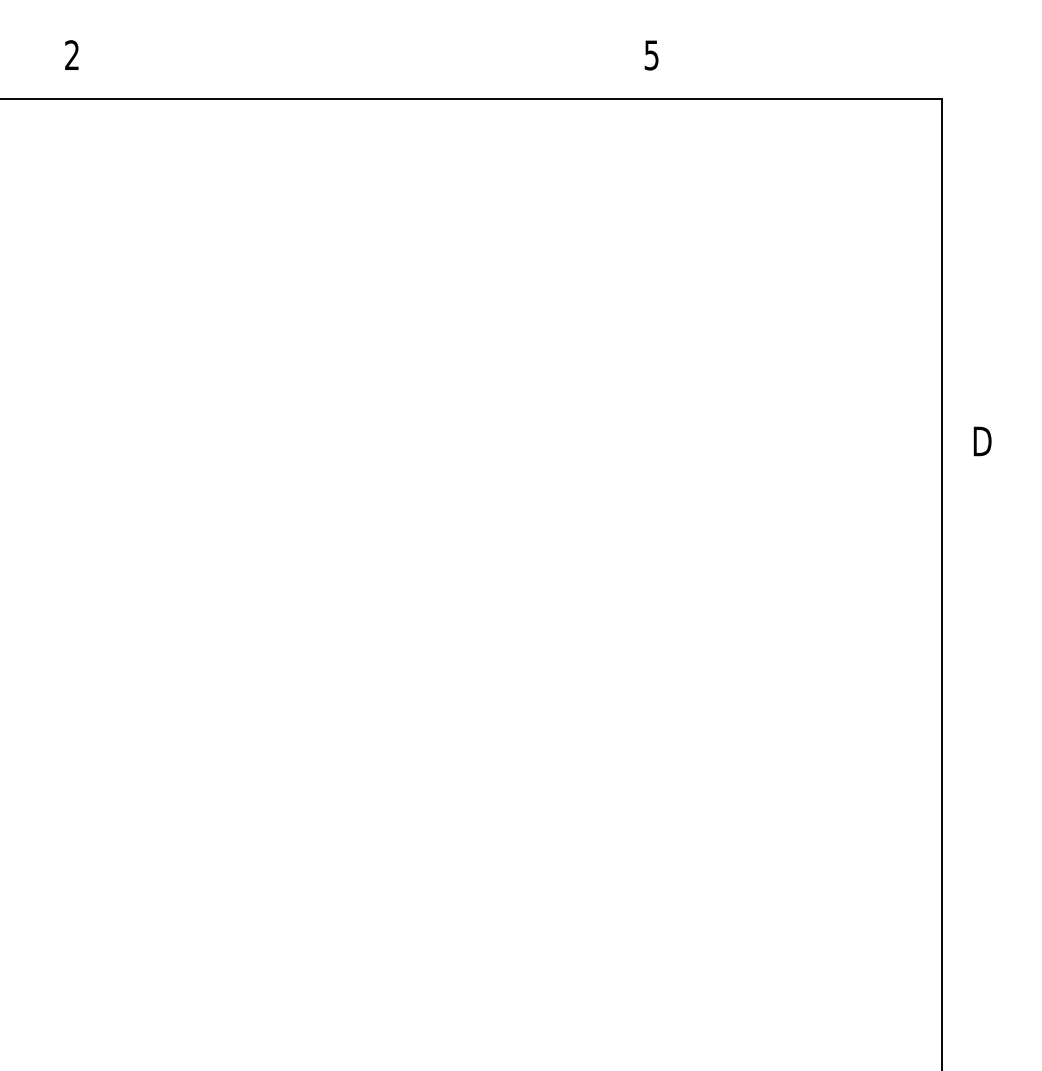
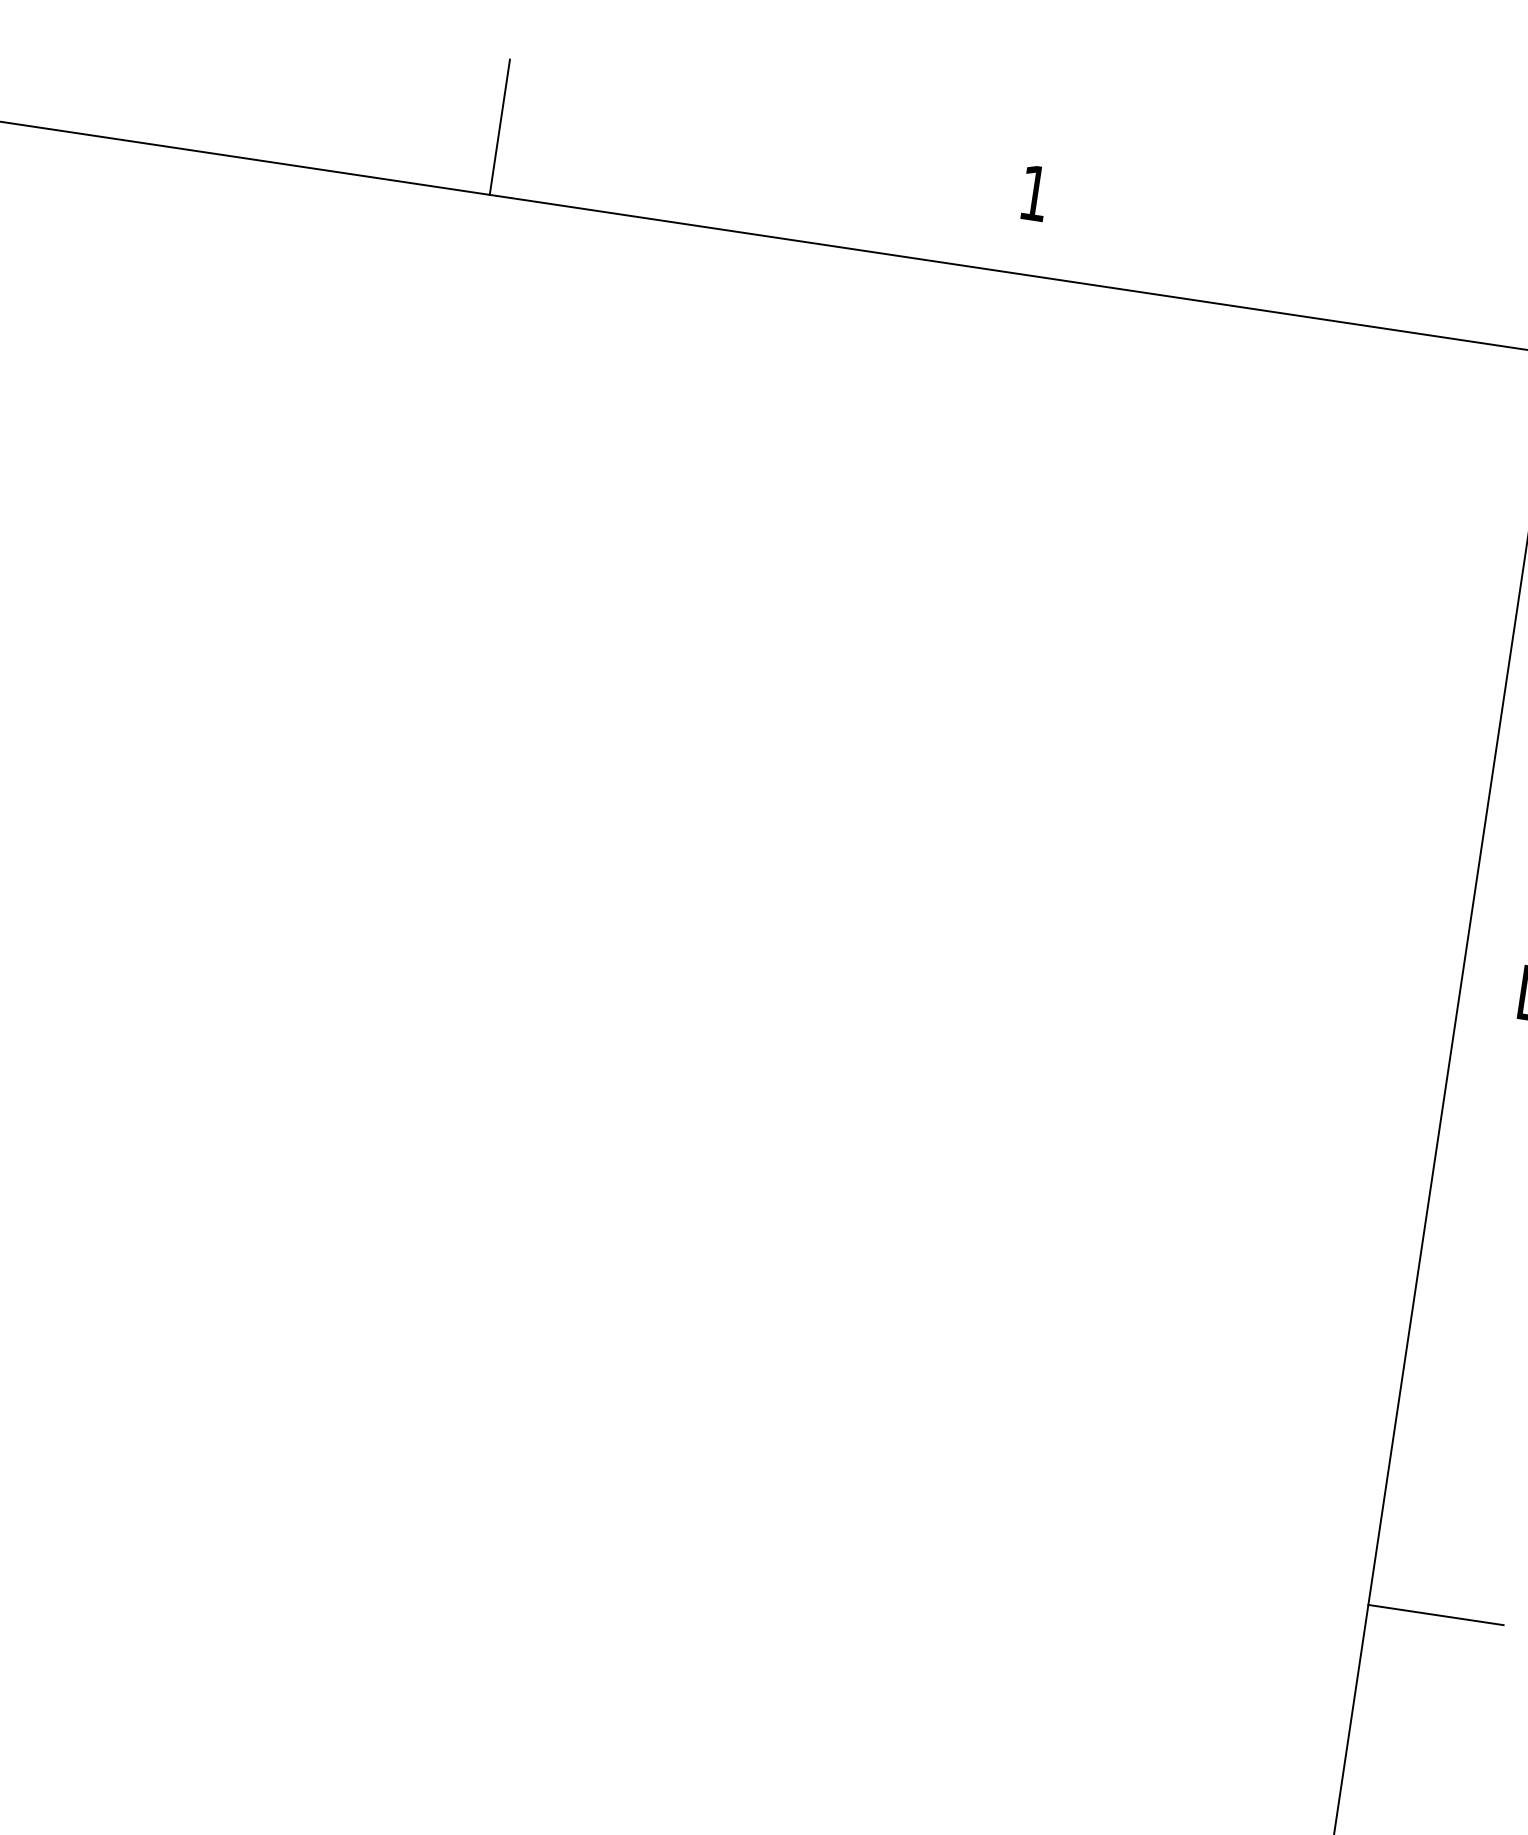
text: (651, 55) -> (1034, 193), 5 -> 1
line: (362, 62) -> (500, 127), added
line: (978, 779) -> (1436, 1614), added

